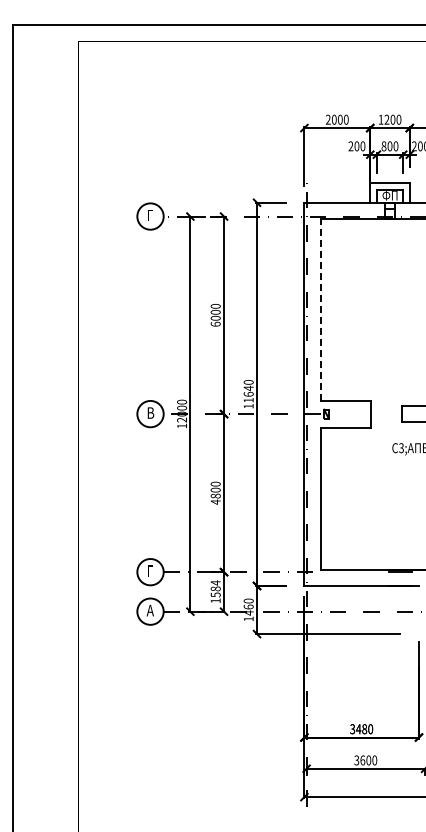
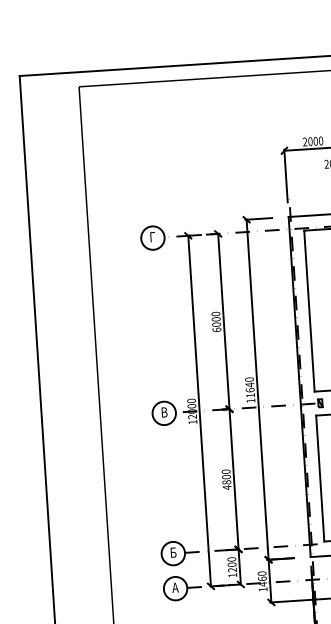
line: (320, 309) -> (309, 310), dashed -> solid
text: (150, 570) -> (173, 552), Г -> Б
text: (215, 588) -> (231, 564), 1584 -> 1200

